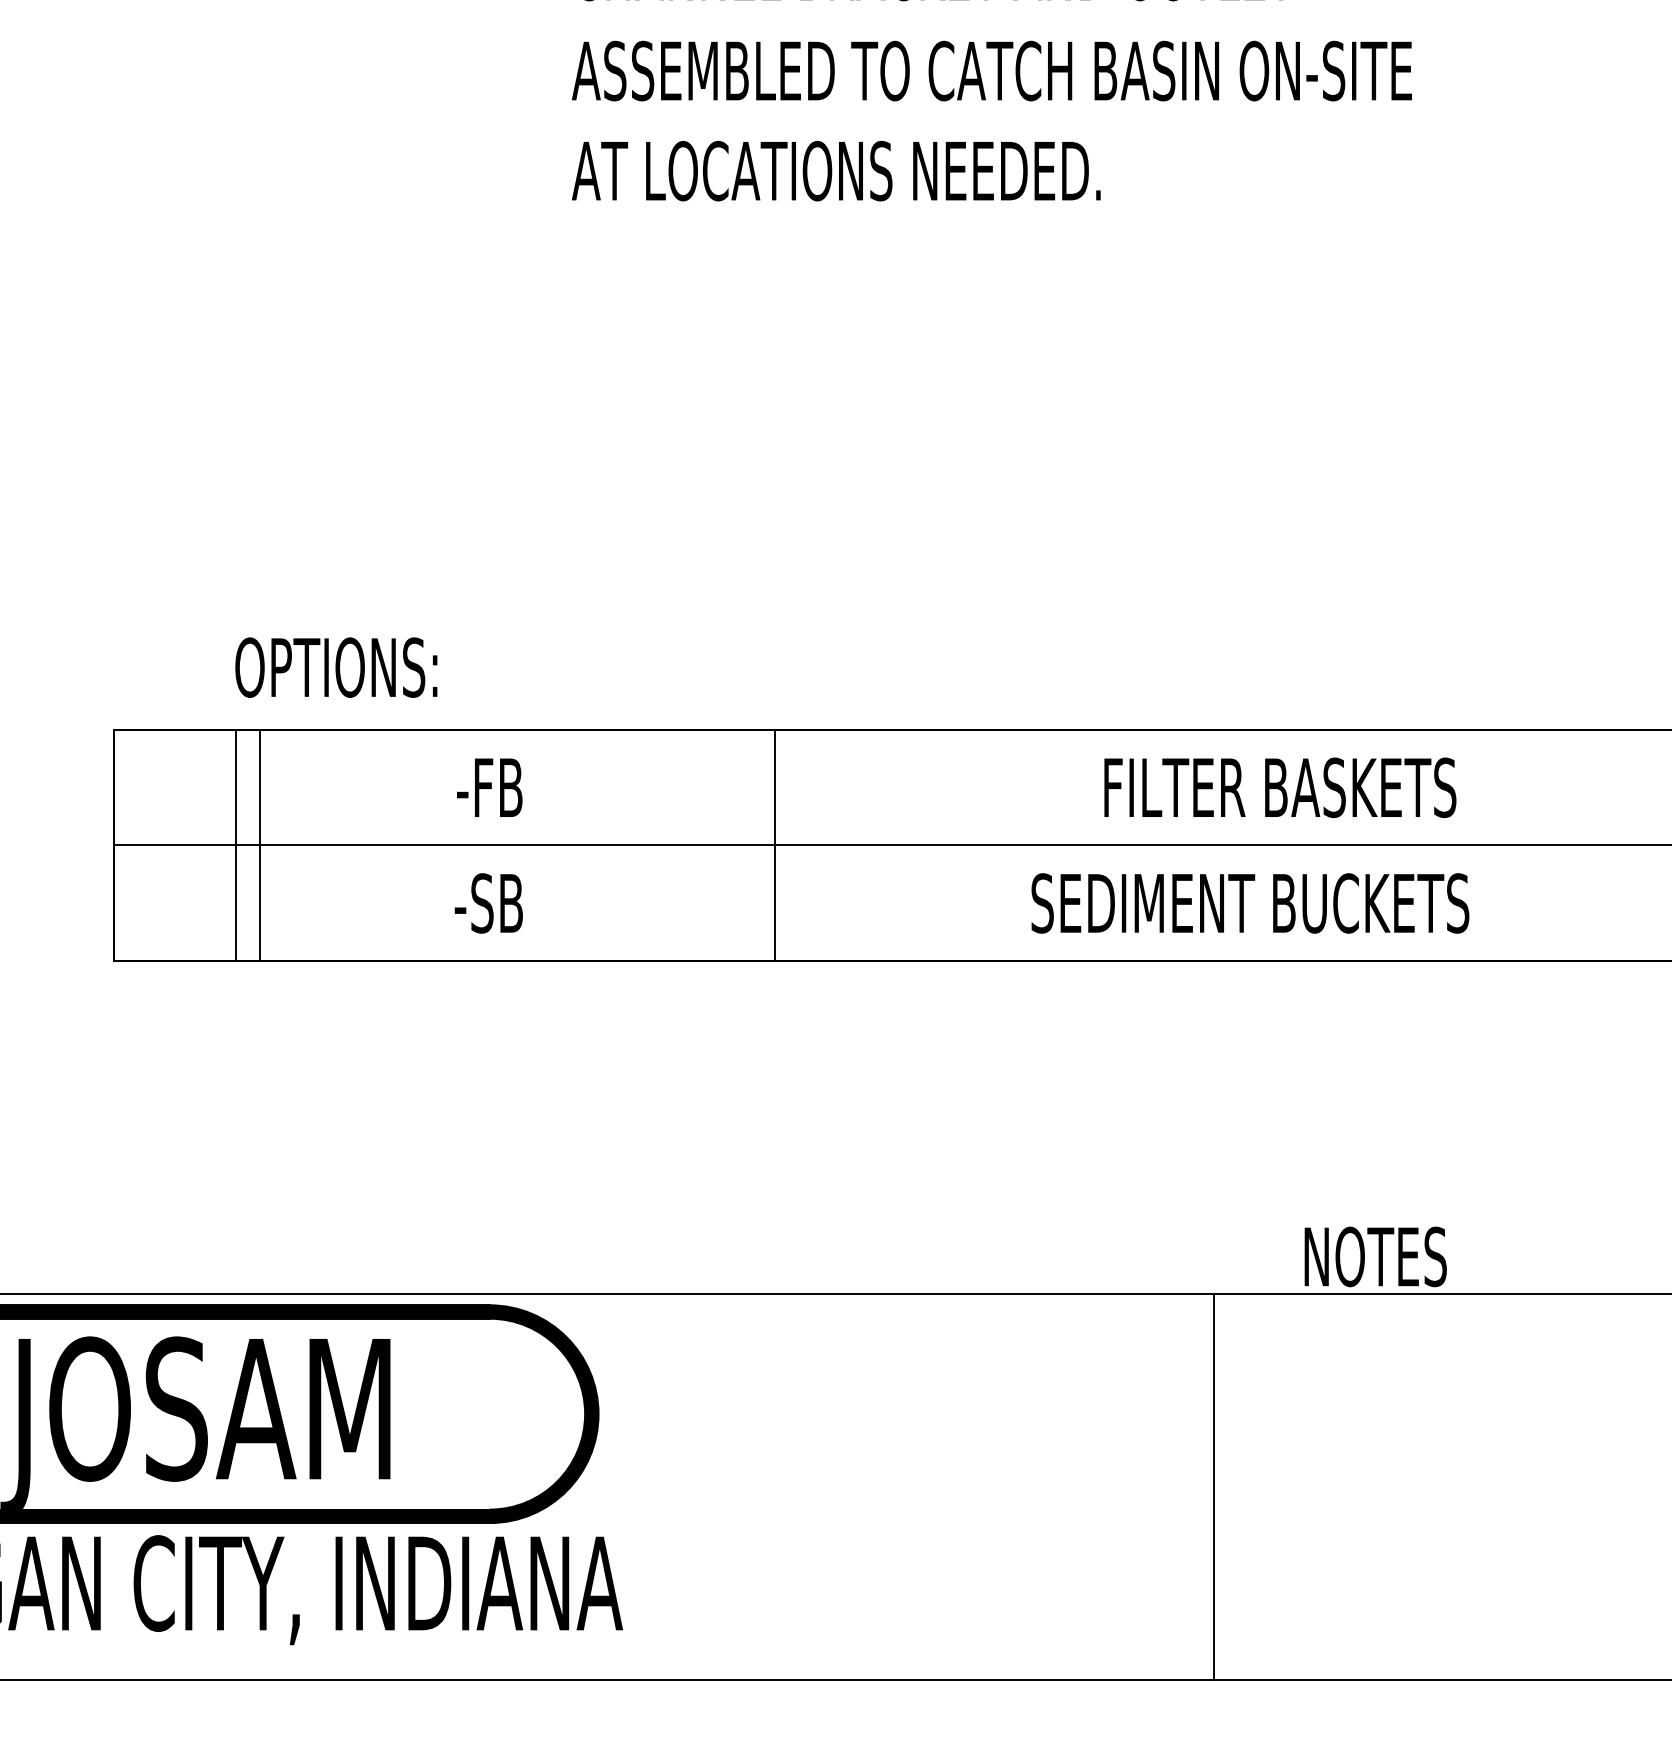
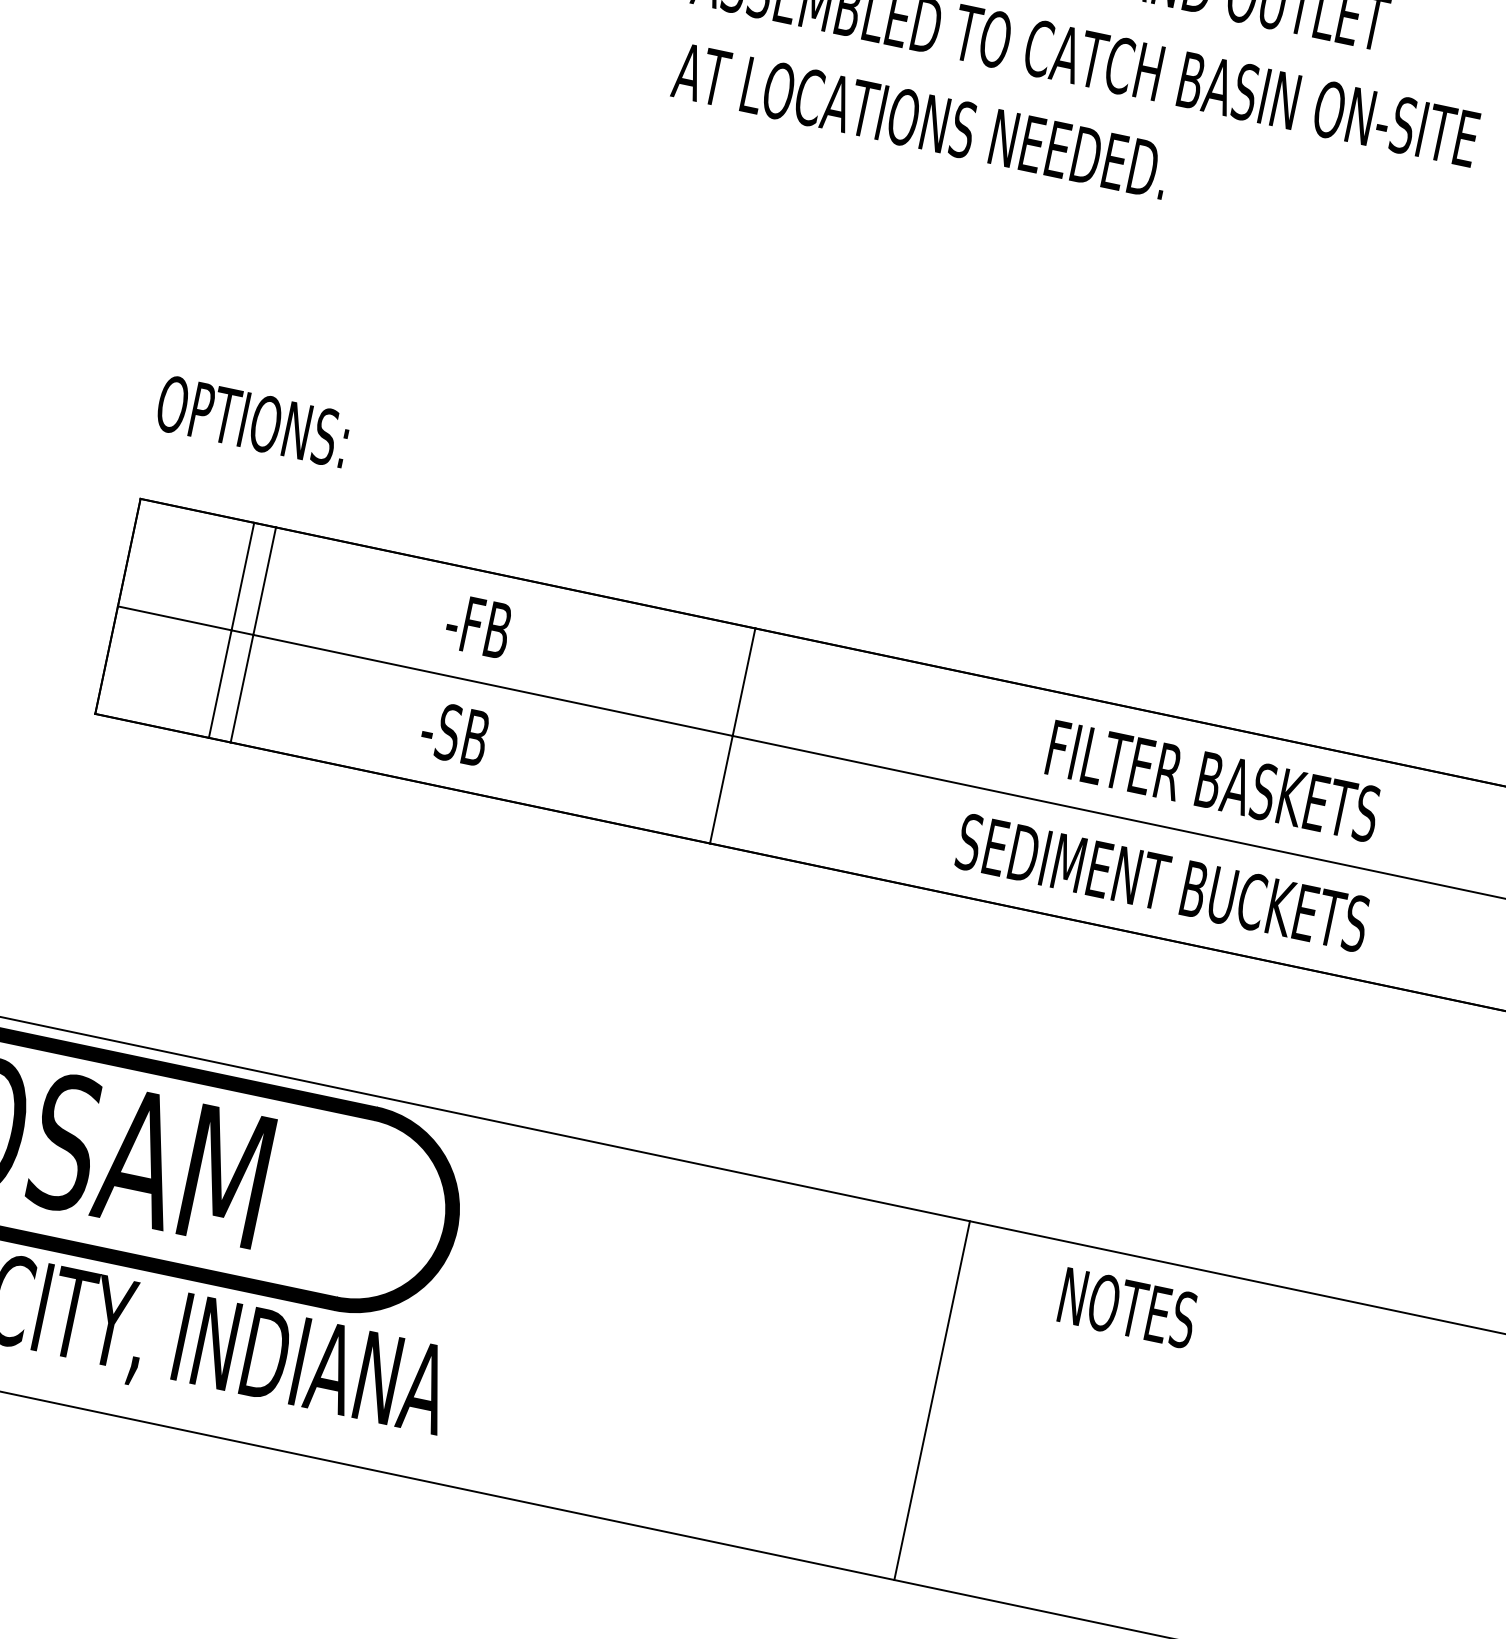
text: (336, 667) -> (253, 421), moved
text: (1375, 1256) -> (1127, 1307), moved
line: (1214, 1486) -> (932, 1400), moved

